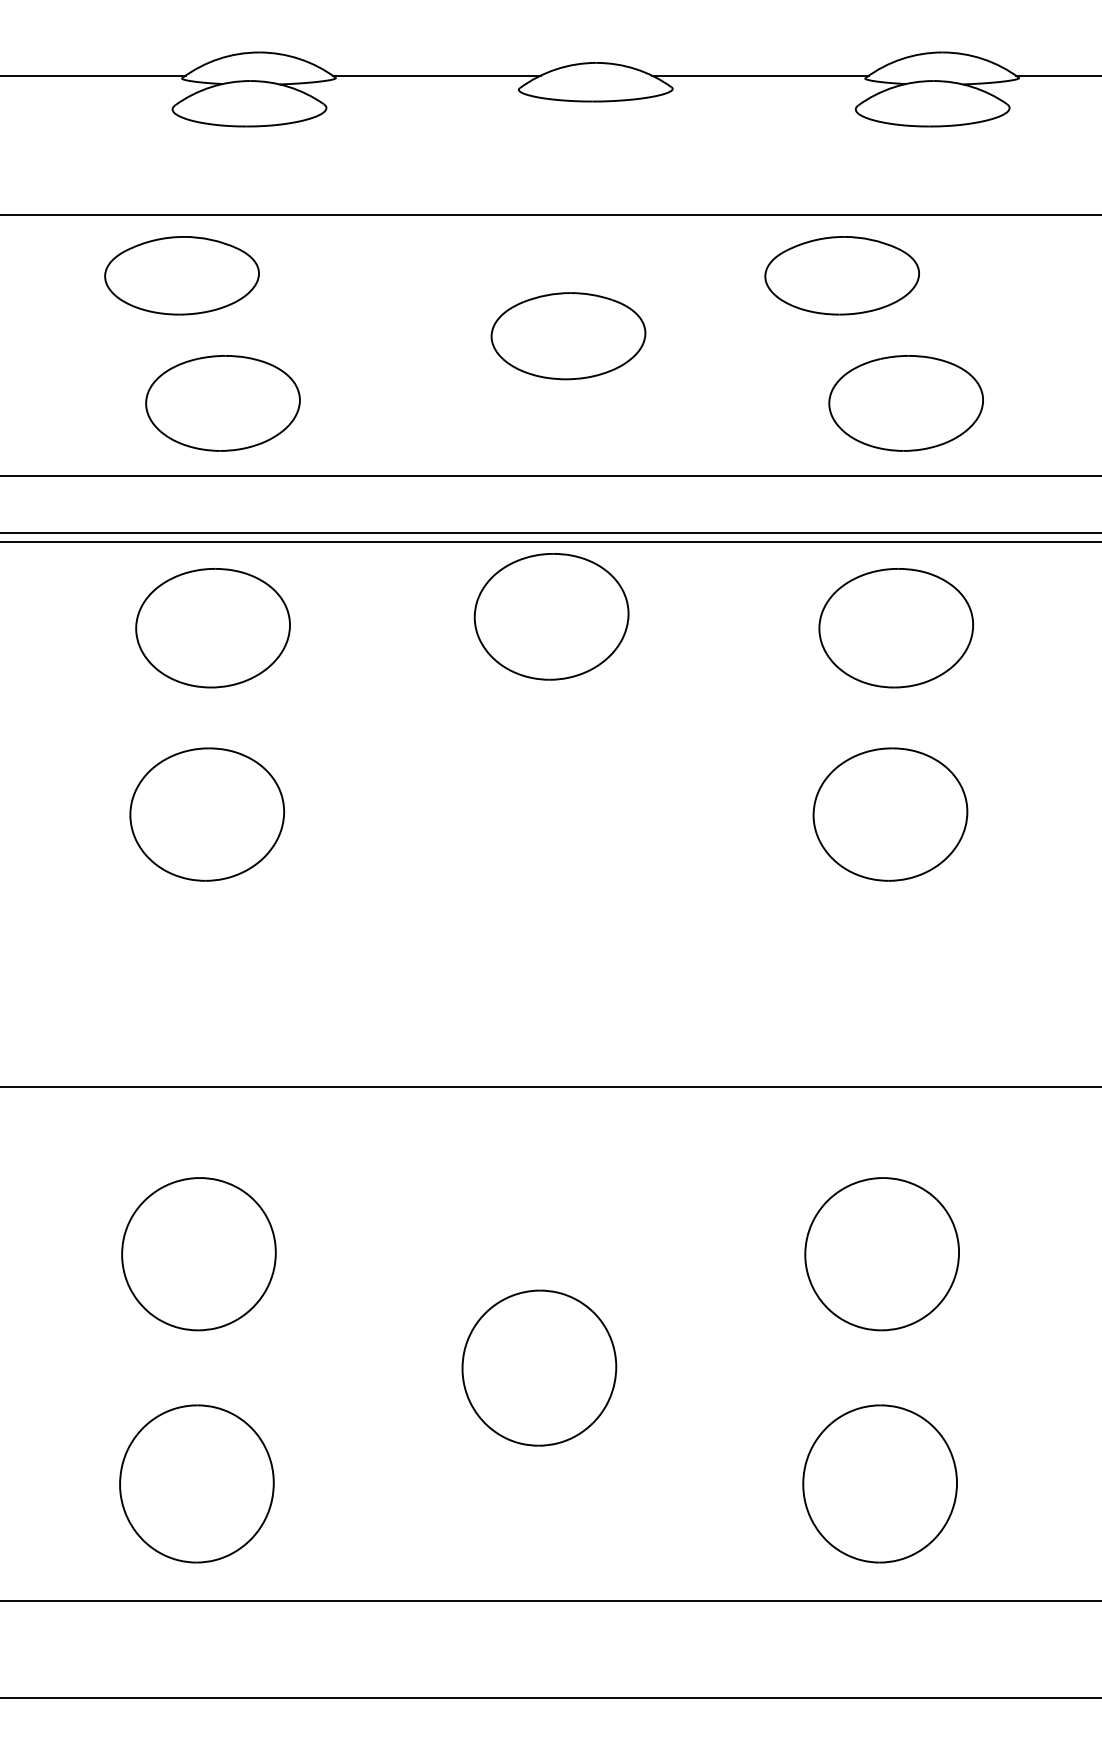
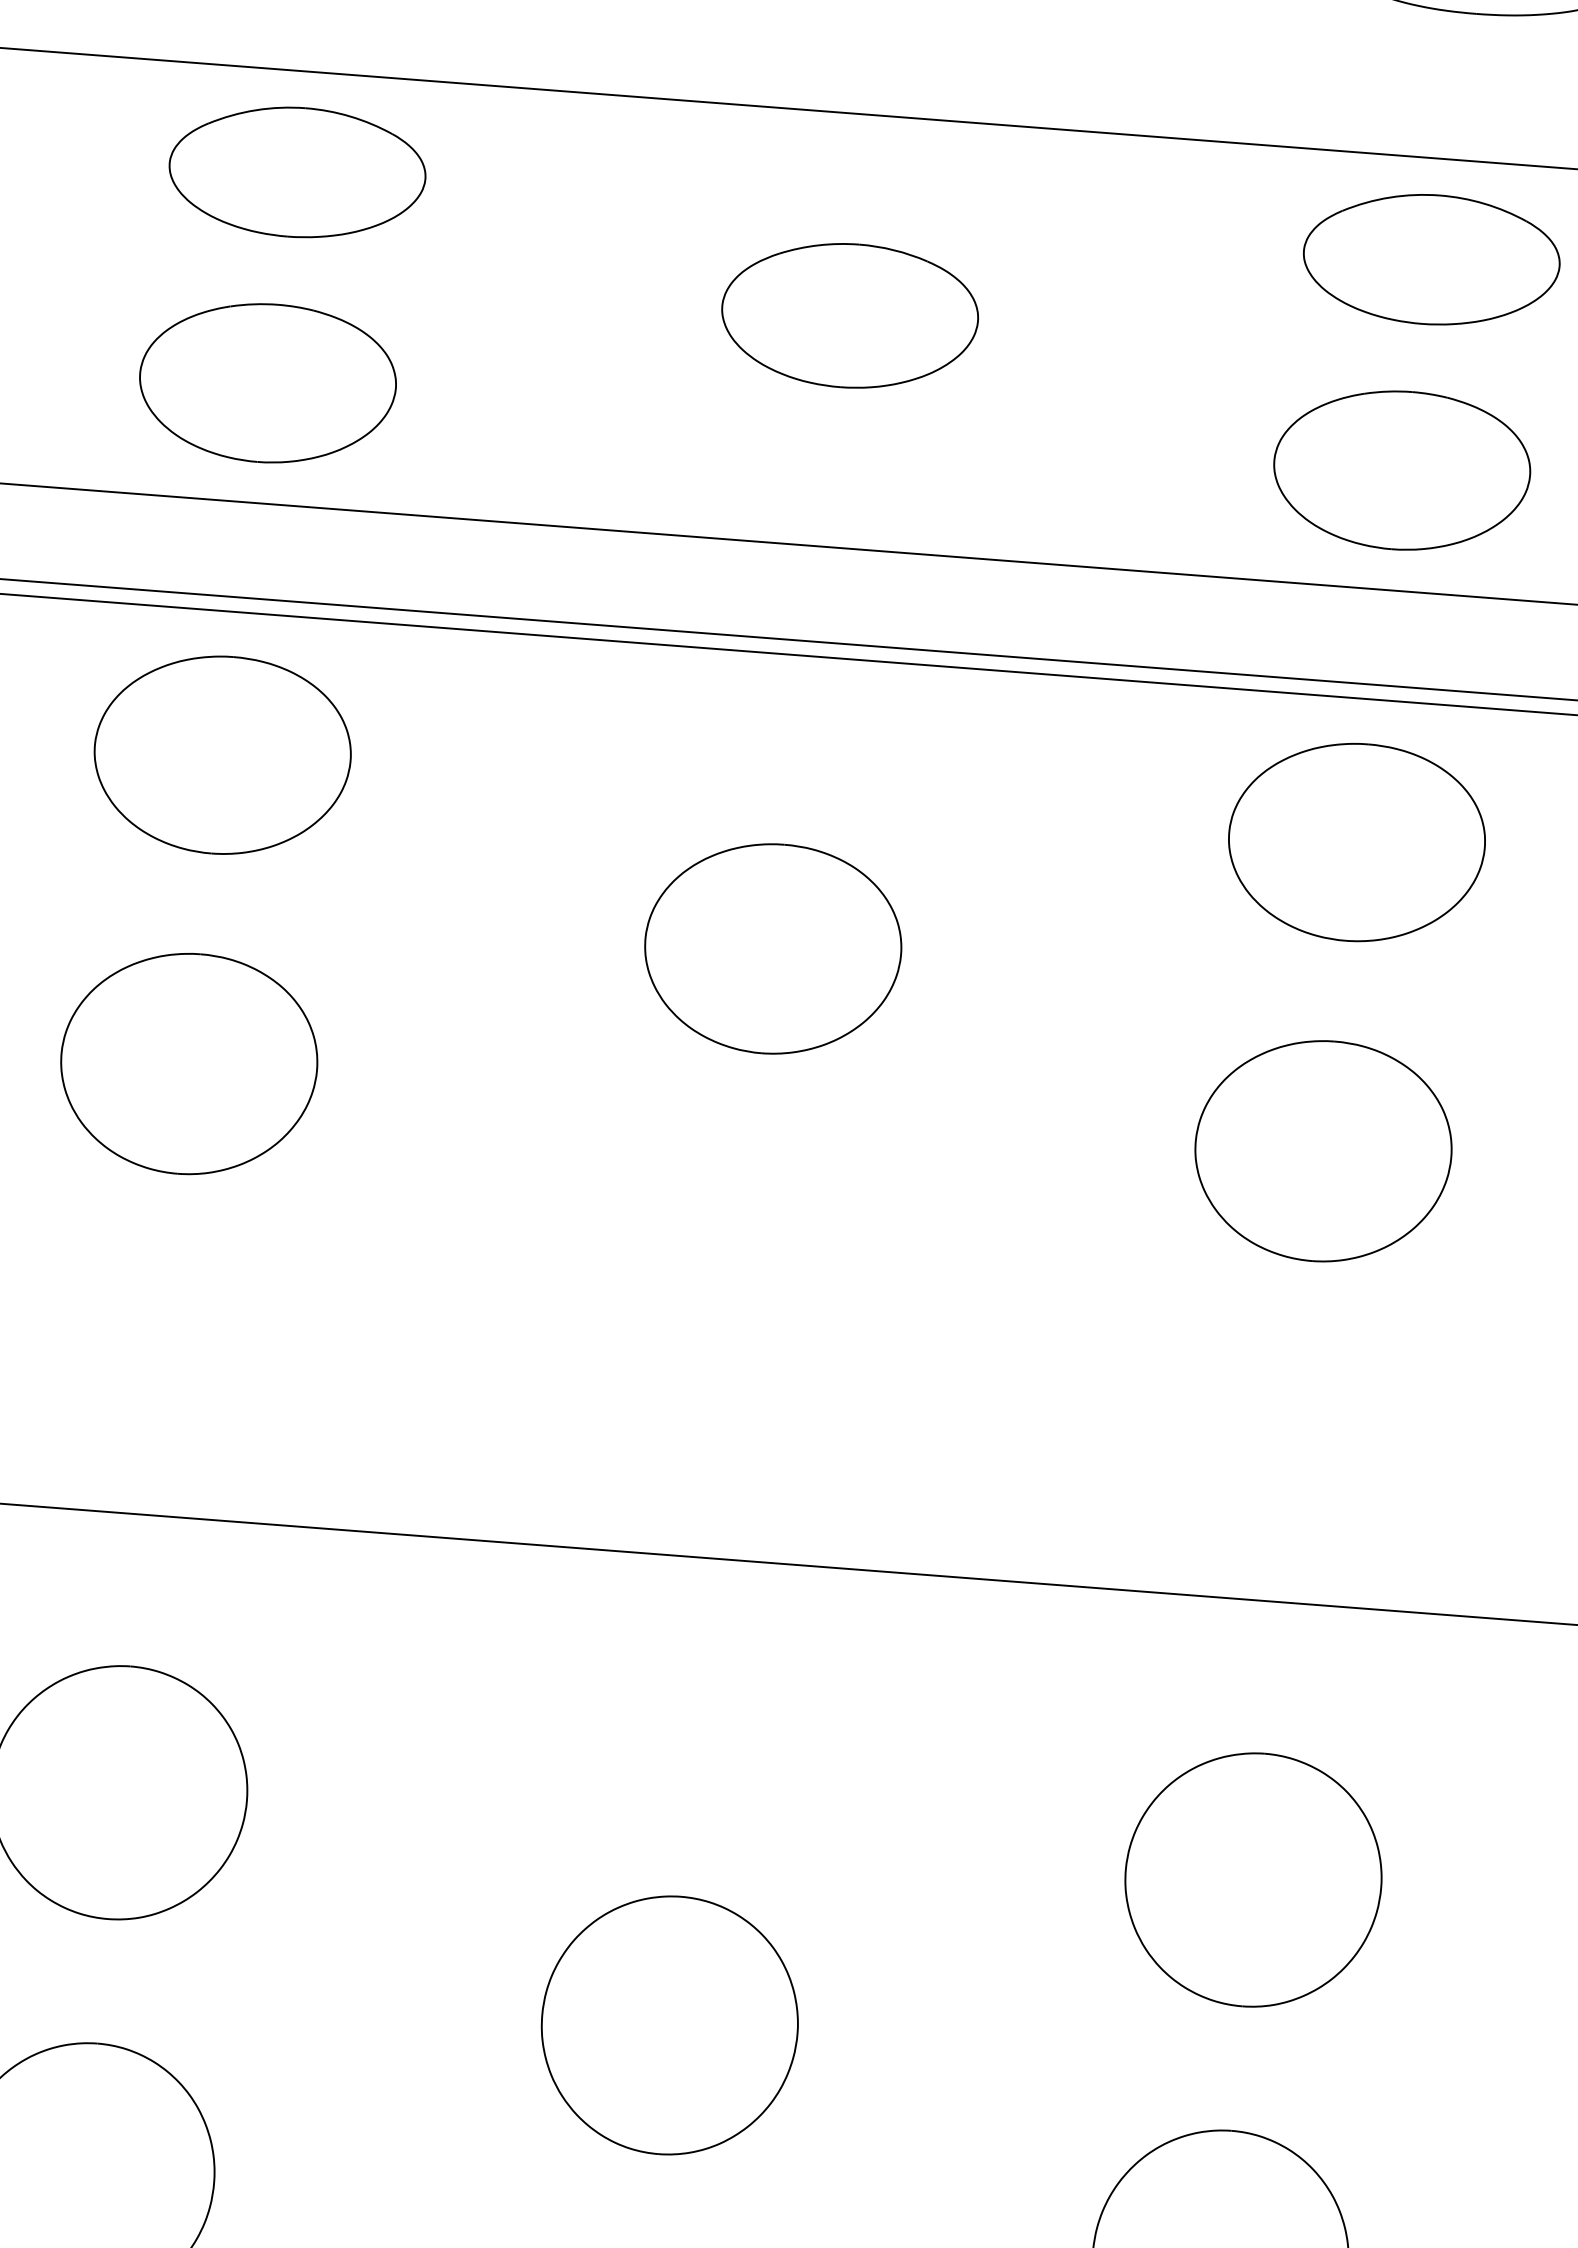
part: (181, 275) -> (296, 171), moved
part: (841, 275) -> (1430, 259), moved
part: (551, 616) -> (772, 948), moved

